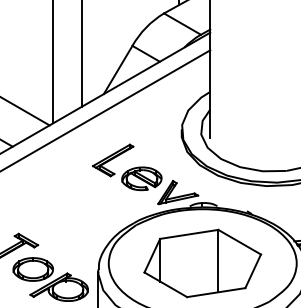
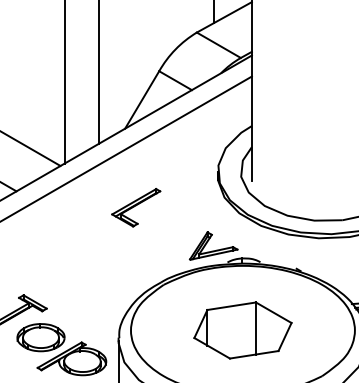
part: (141, 178) -> (170, 229), removed
part: (202, 263) -> (242, 330), size x0.7

